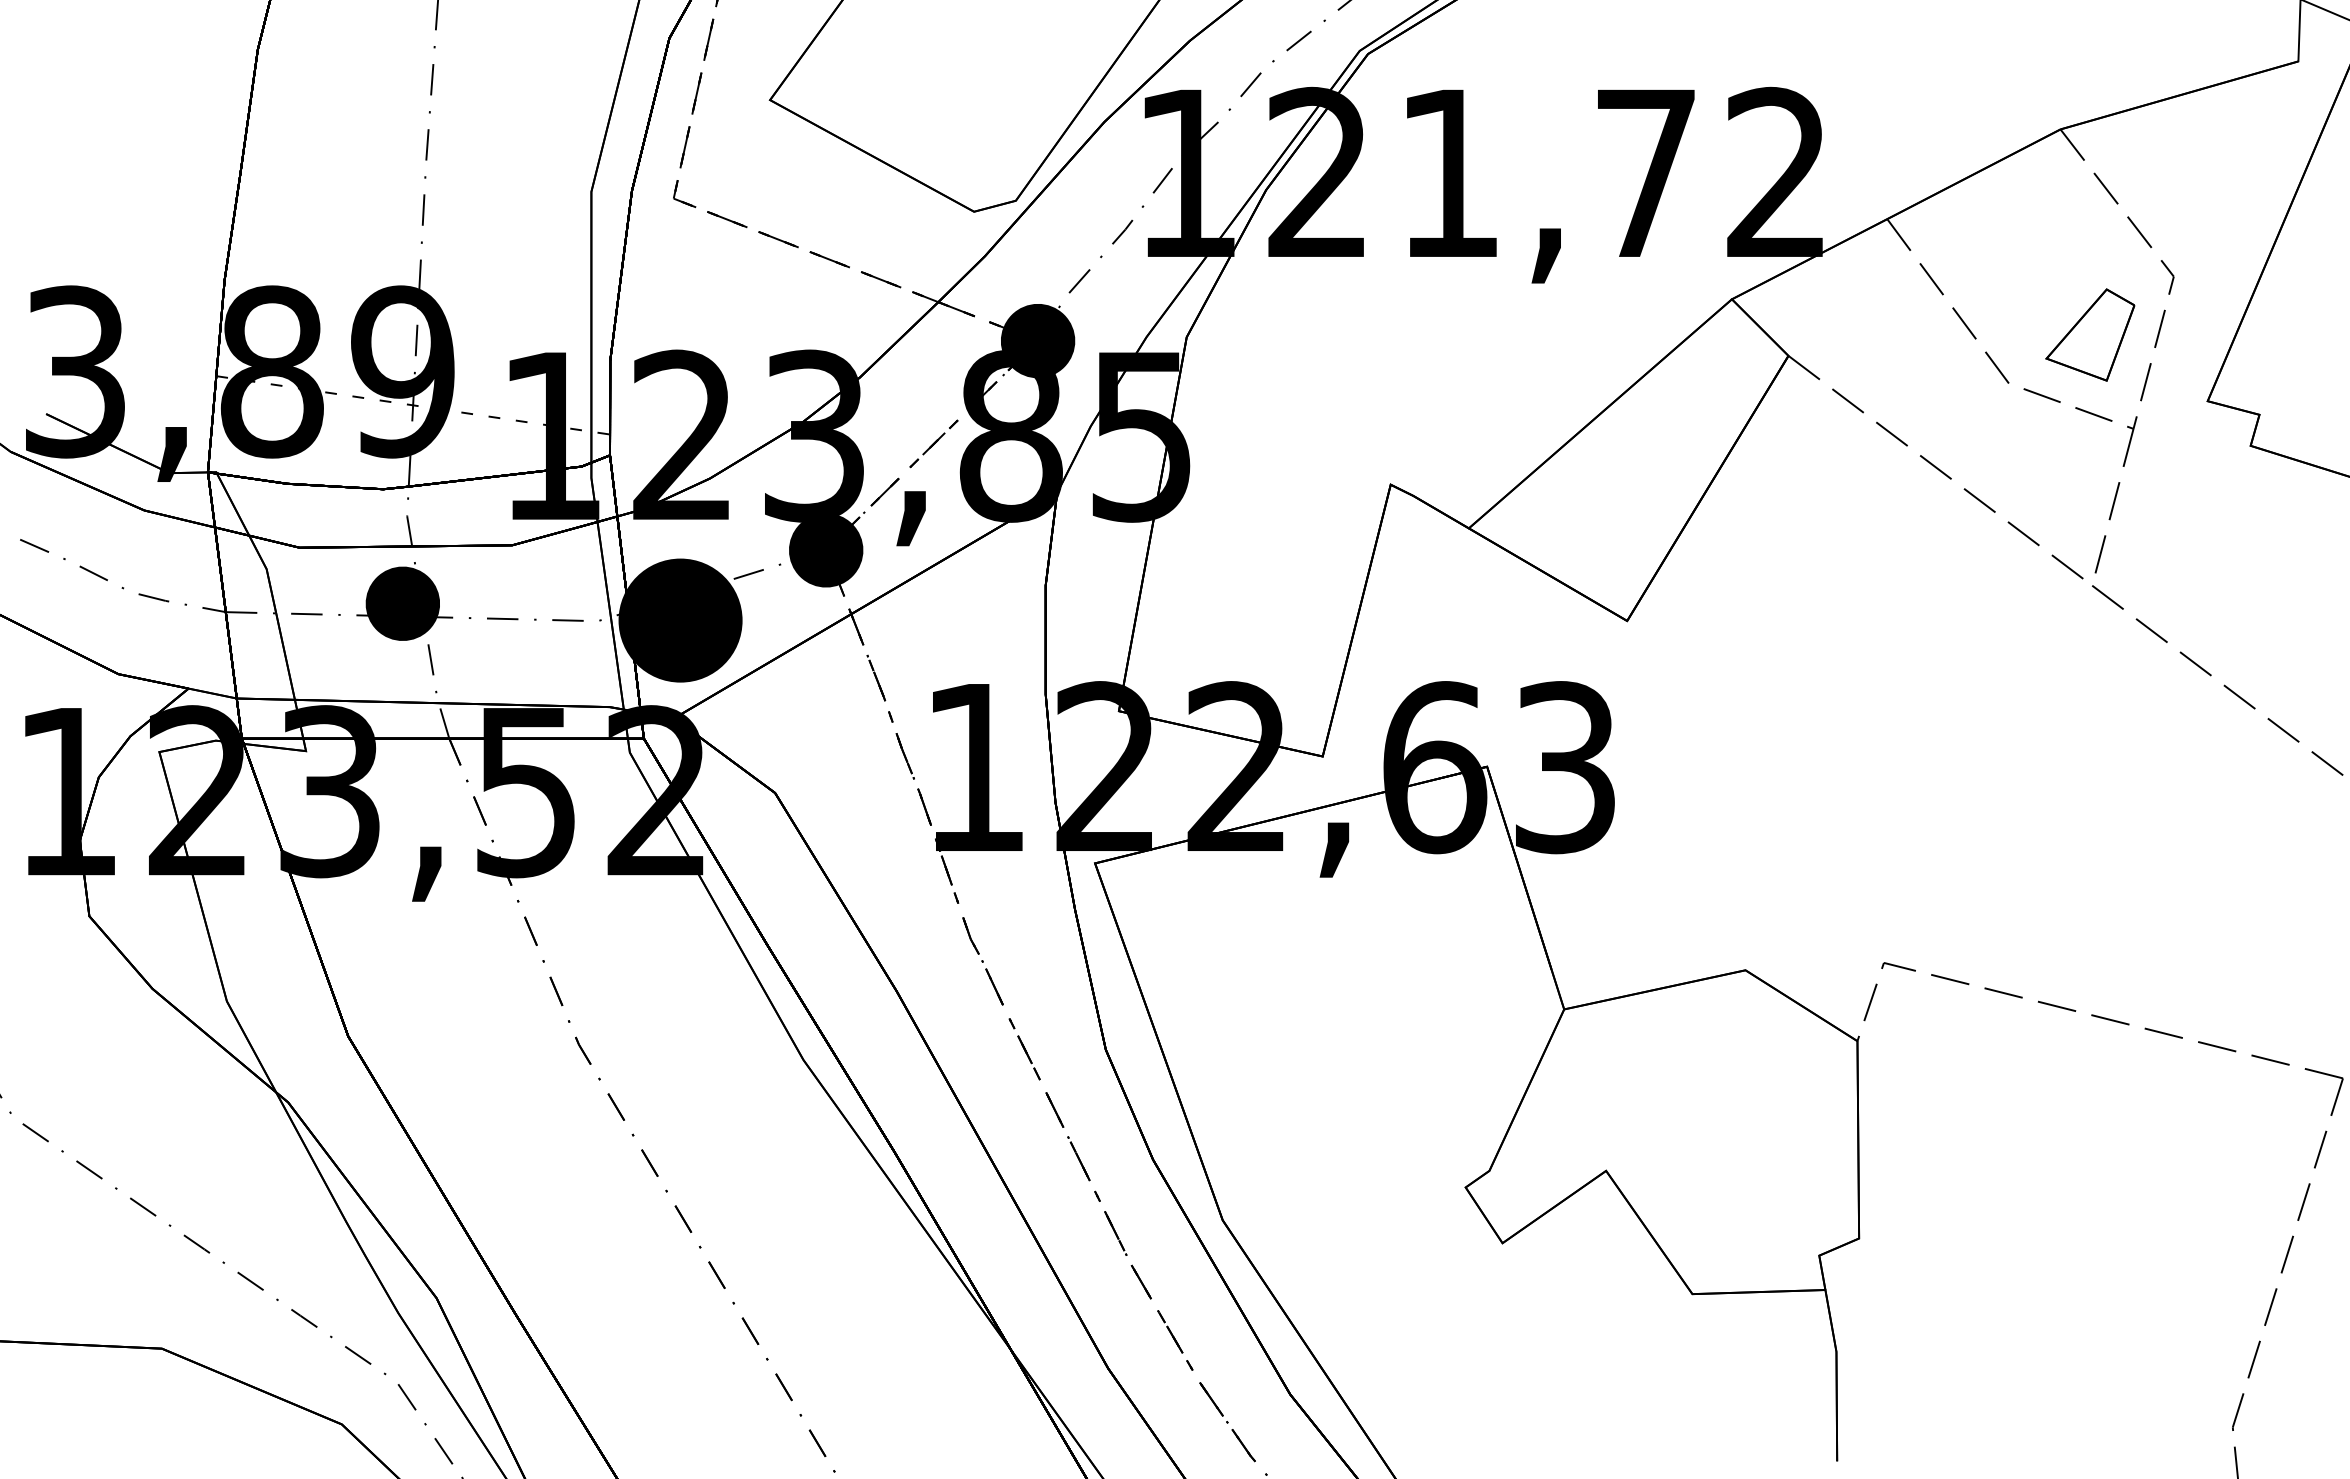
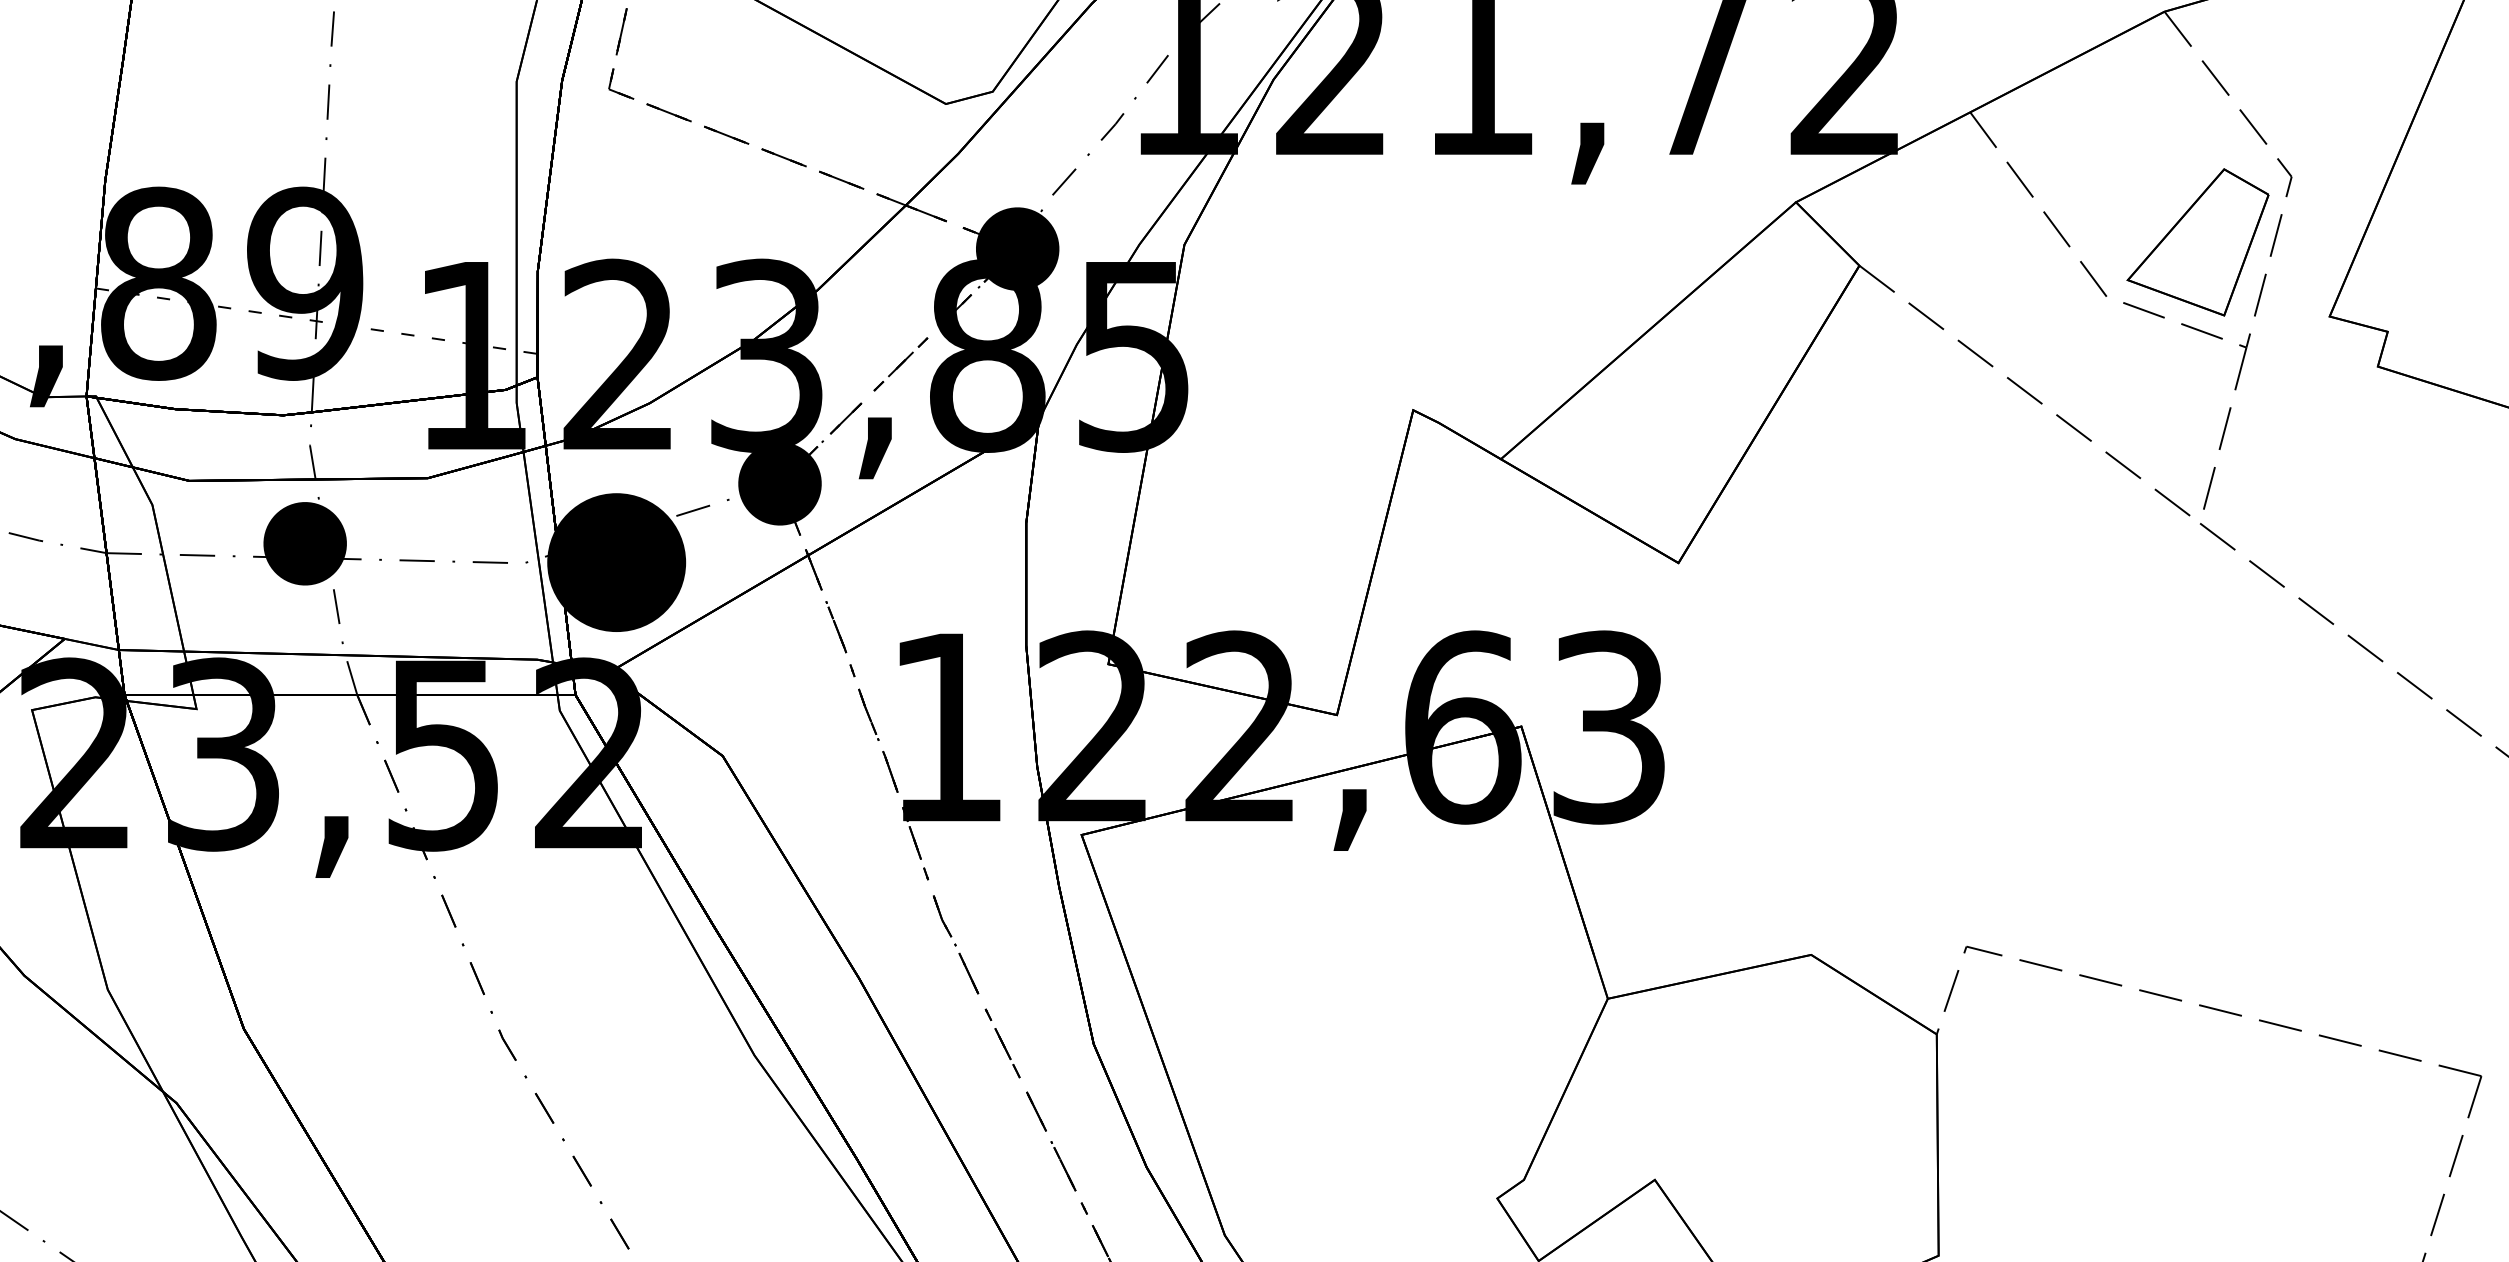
part: (2090, 334) -> (2198, 241), size x1.43

